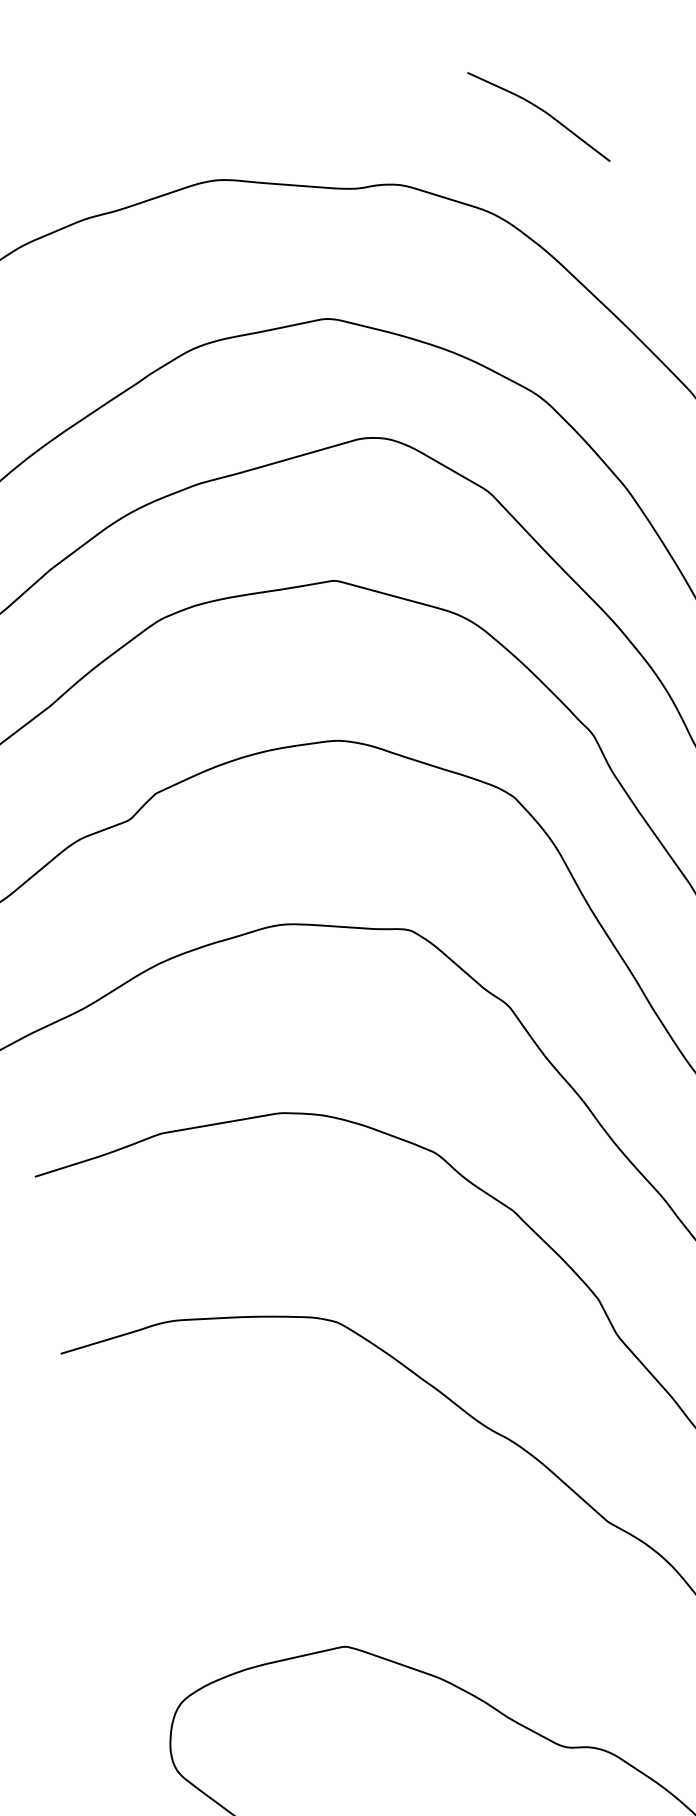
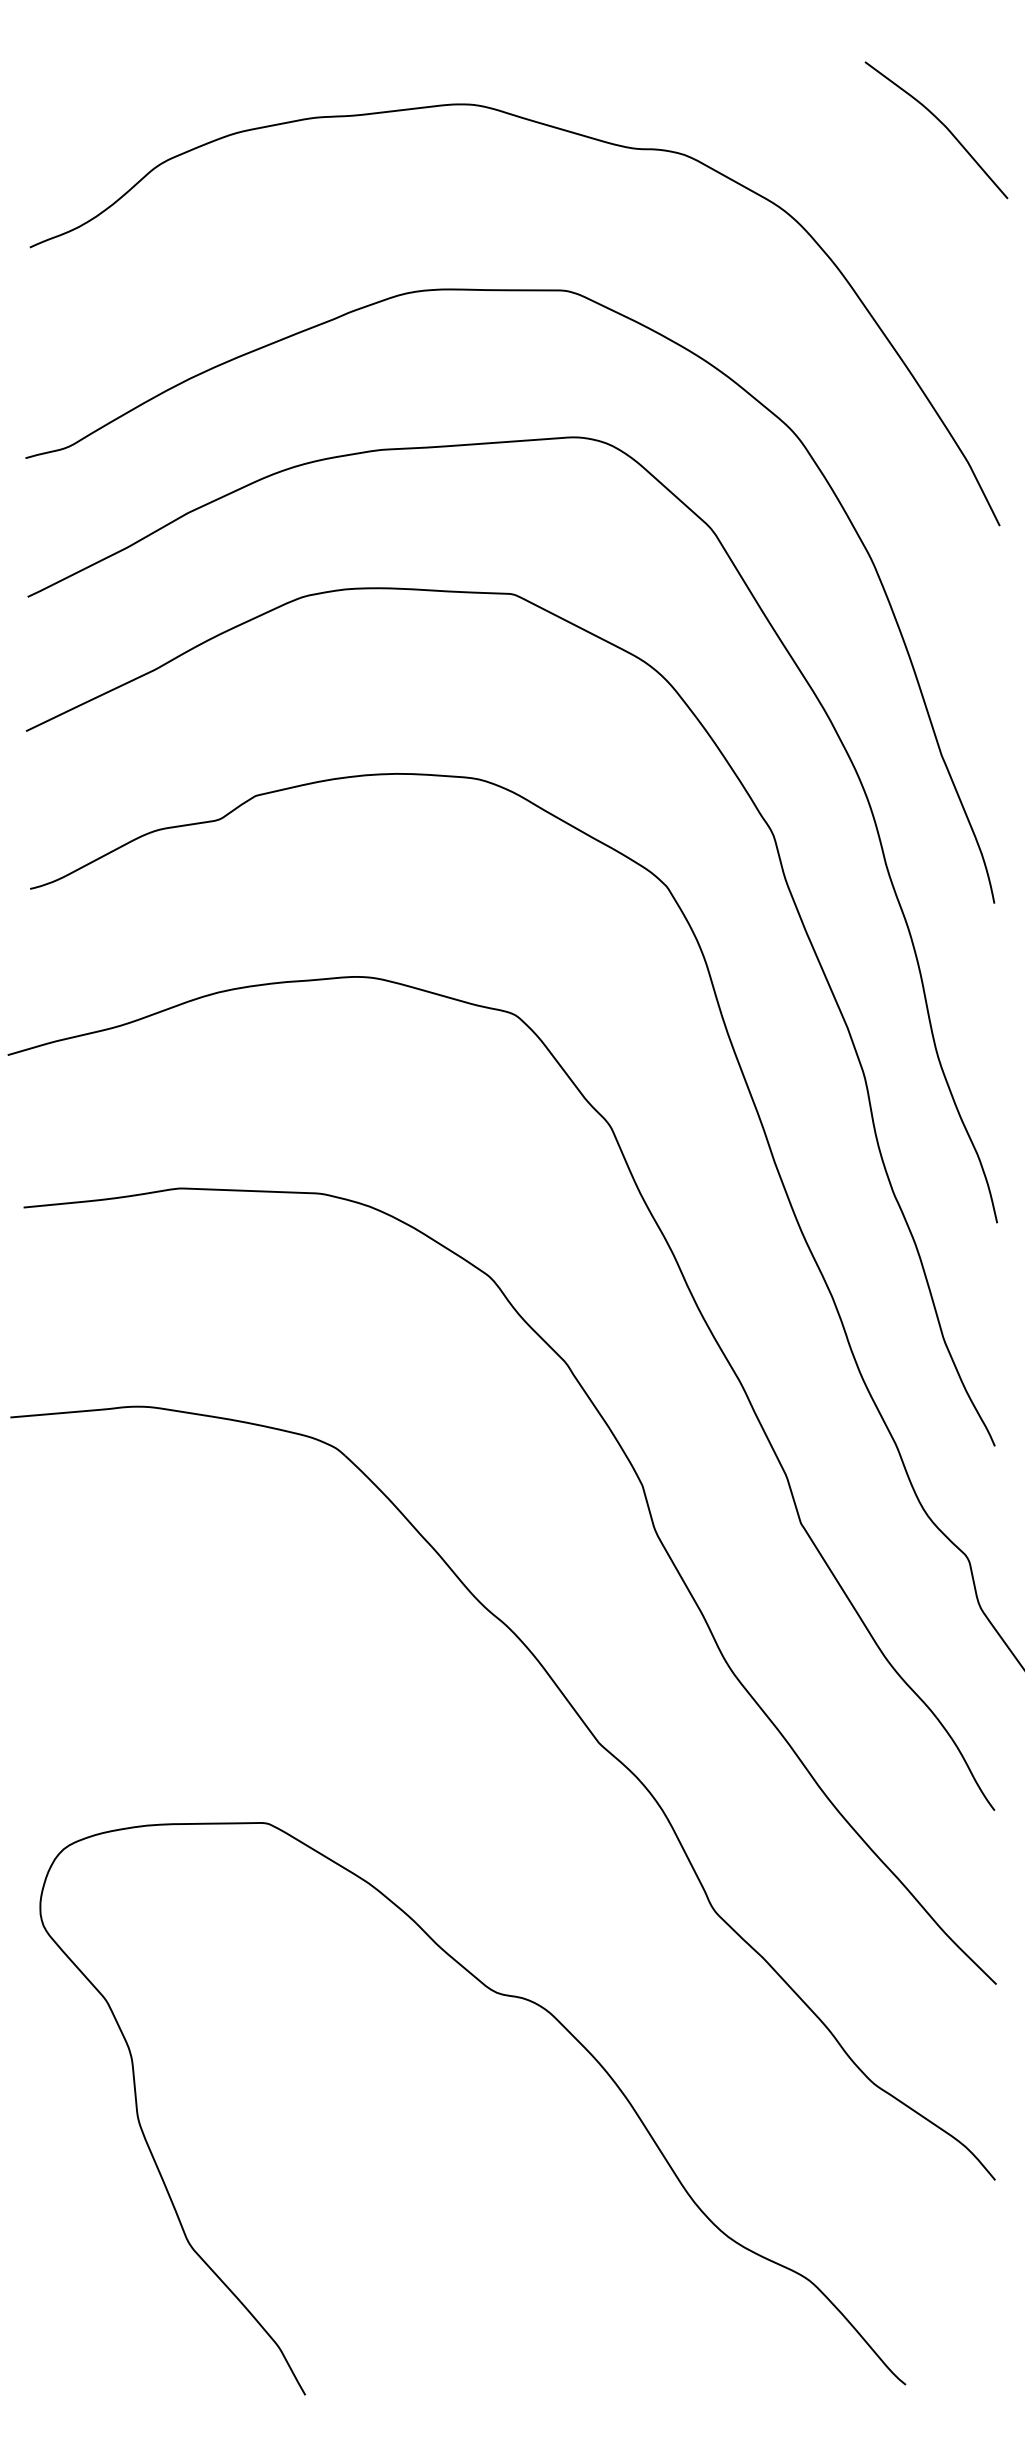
curve: (542, 111) -> (942, 124), moved

